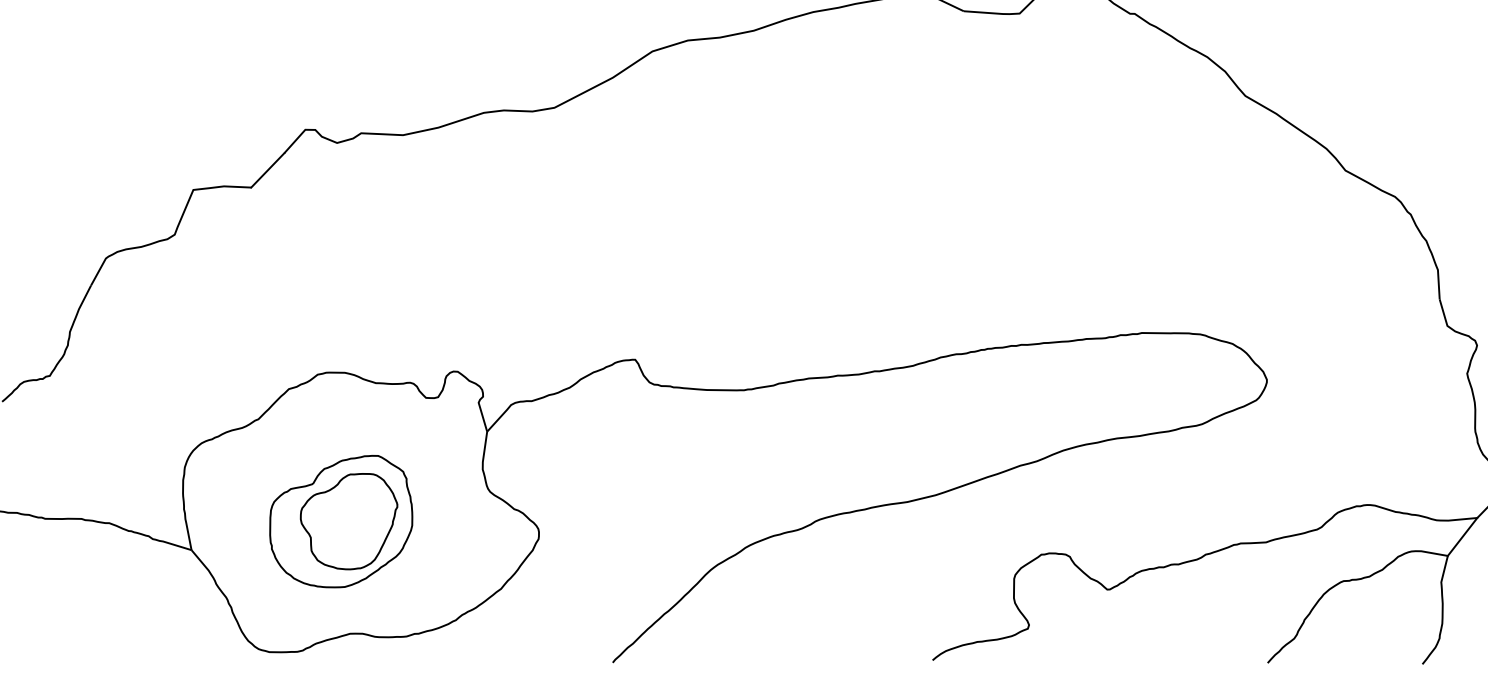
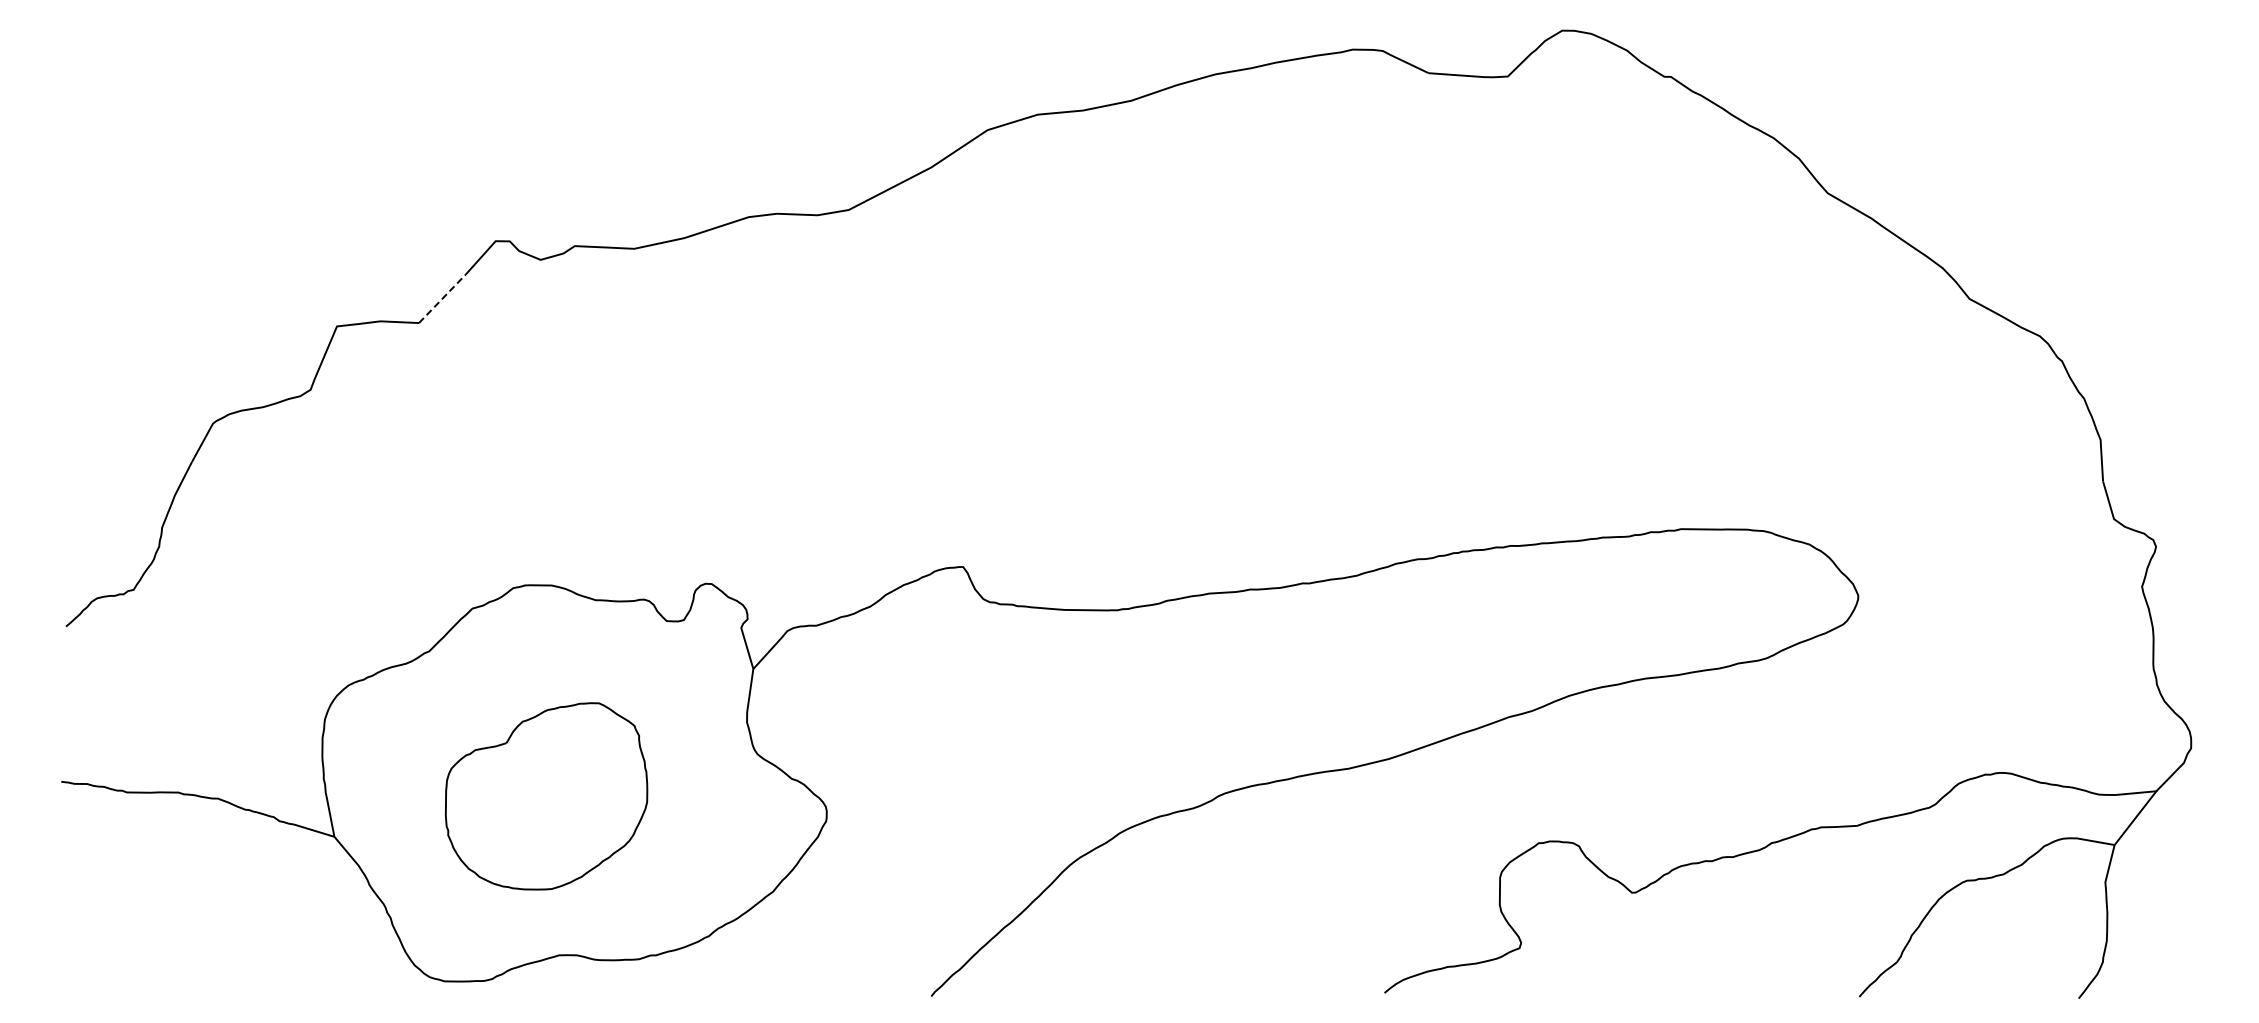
line: (267, 170) -> (442, 298), solid -> dashed
part: (348, 520) -> (557, 795), removed

